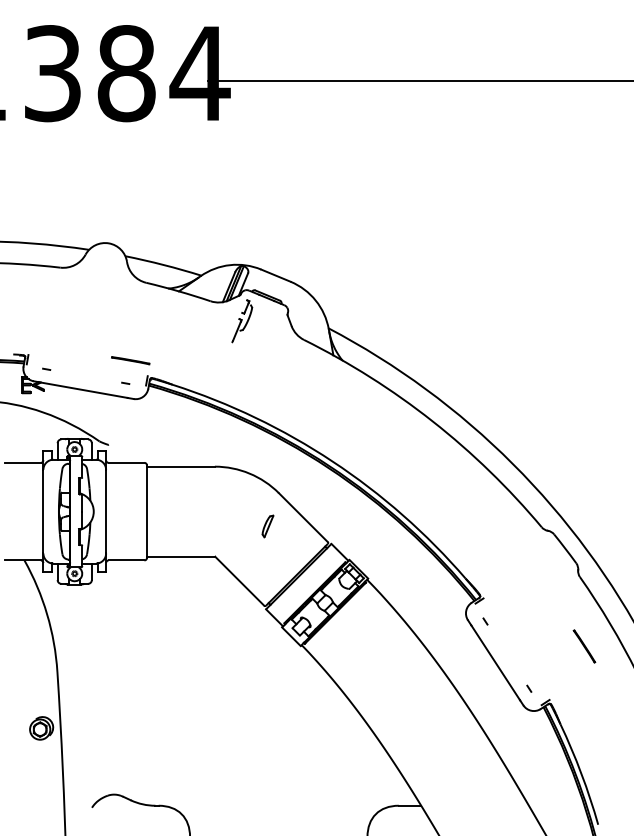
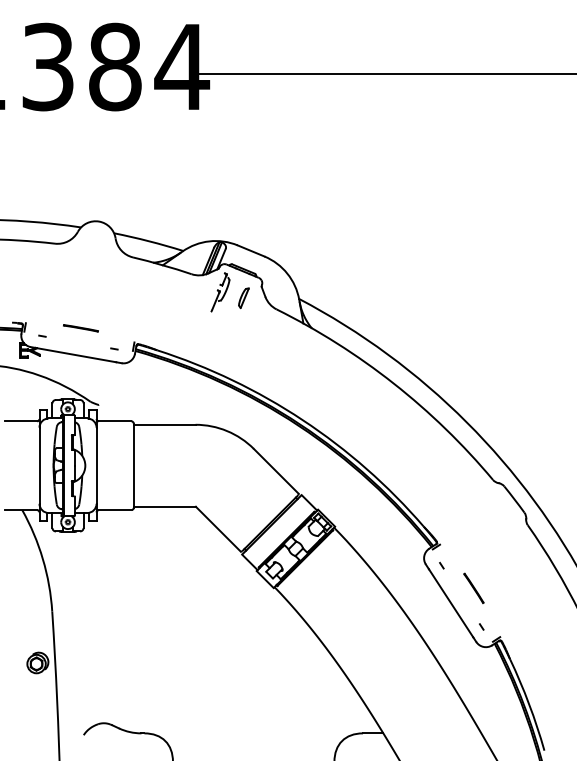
line: (130, 360) -> (80, 328), moved
part: (267, 526) -> (243, 298), moved
line: (584, 646) -> (473, 588), moved

